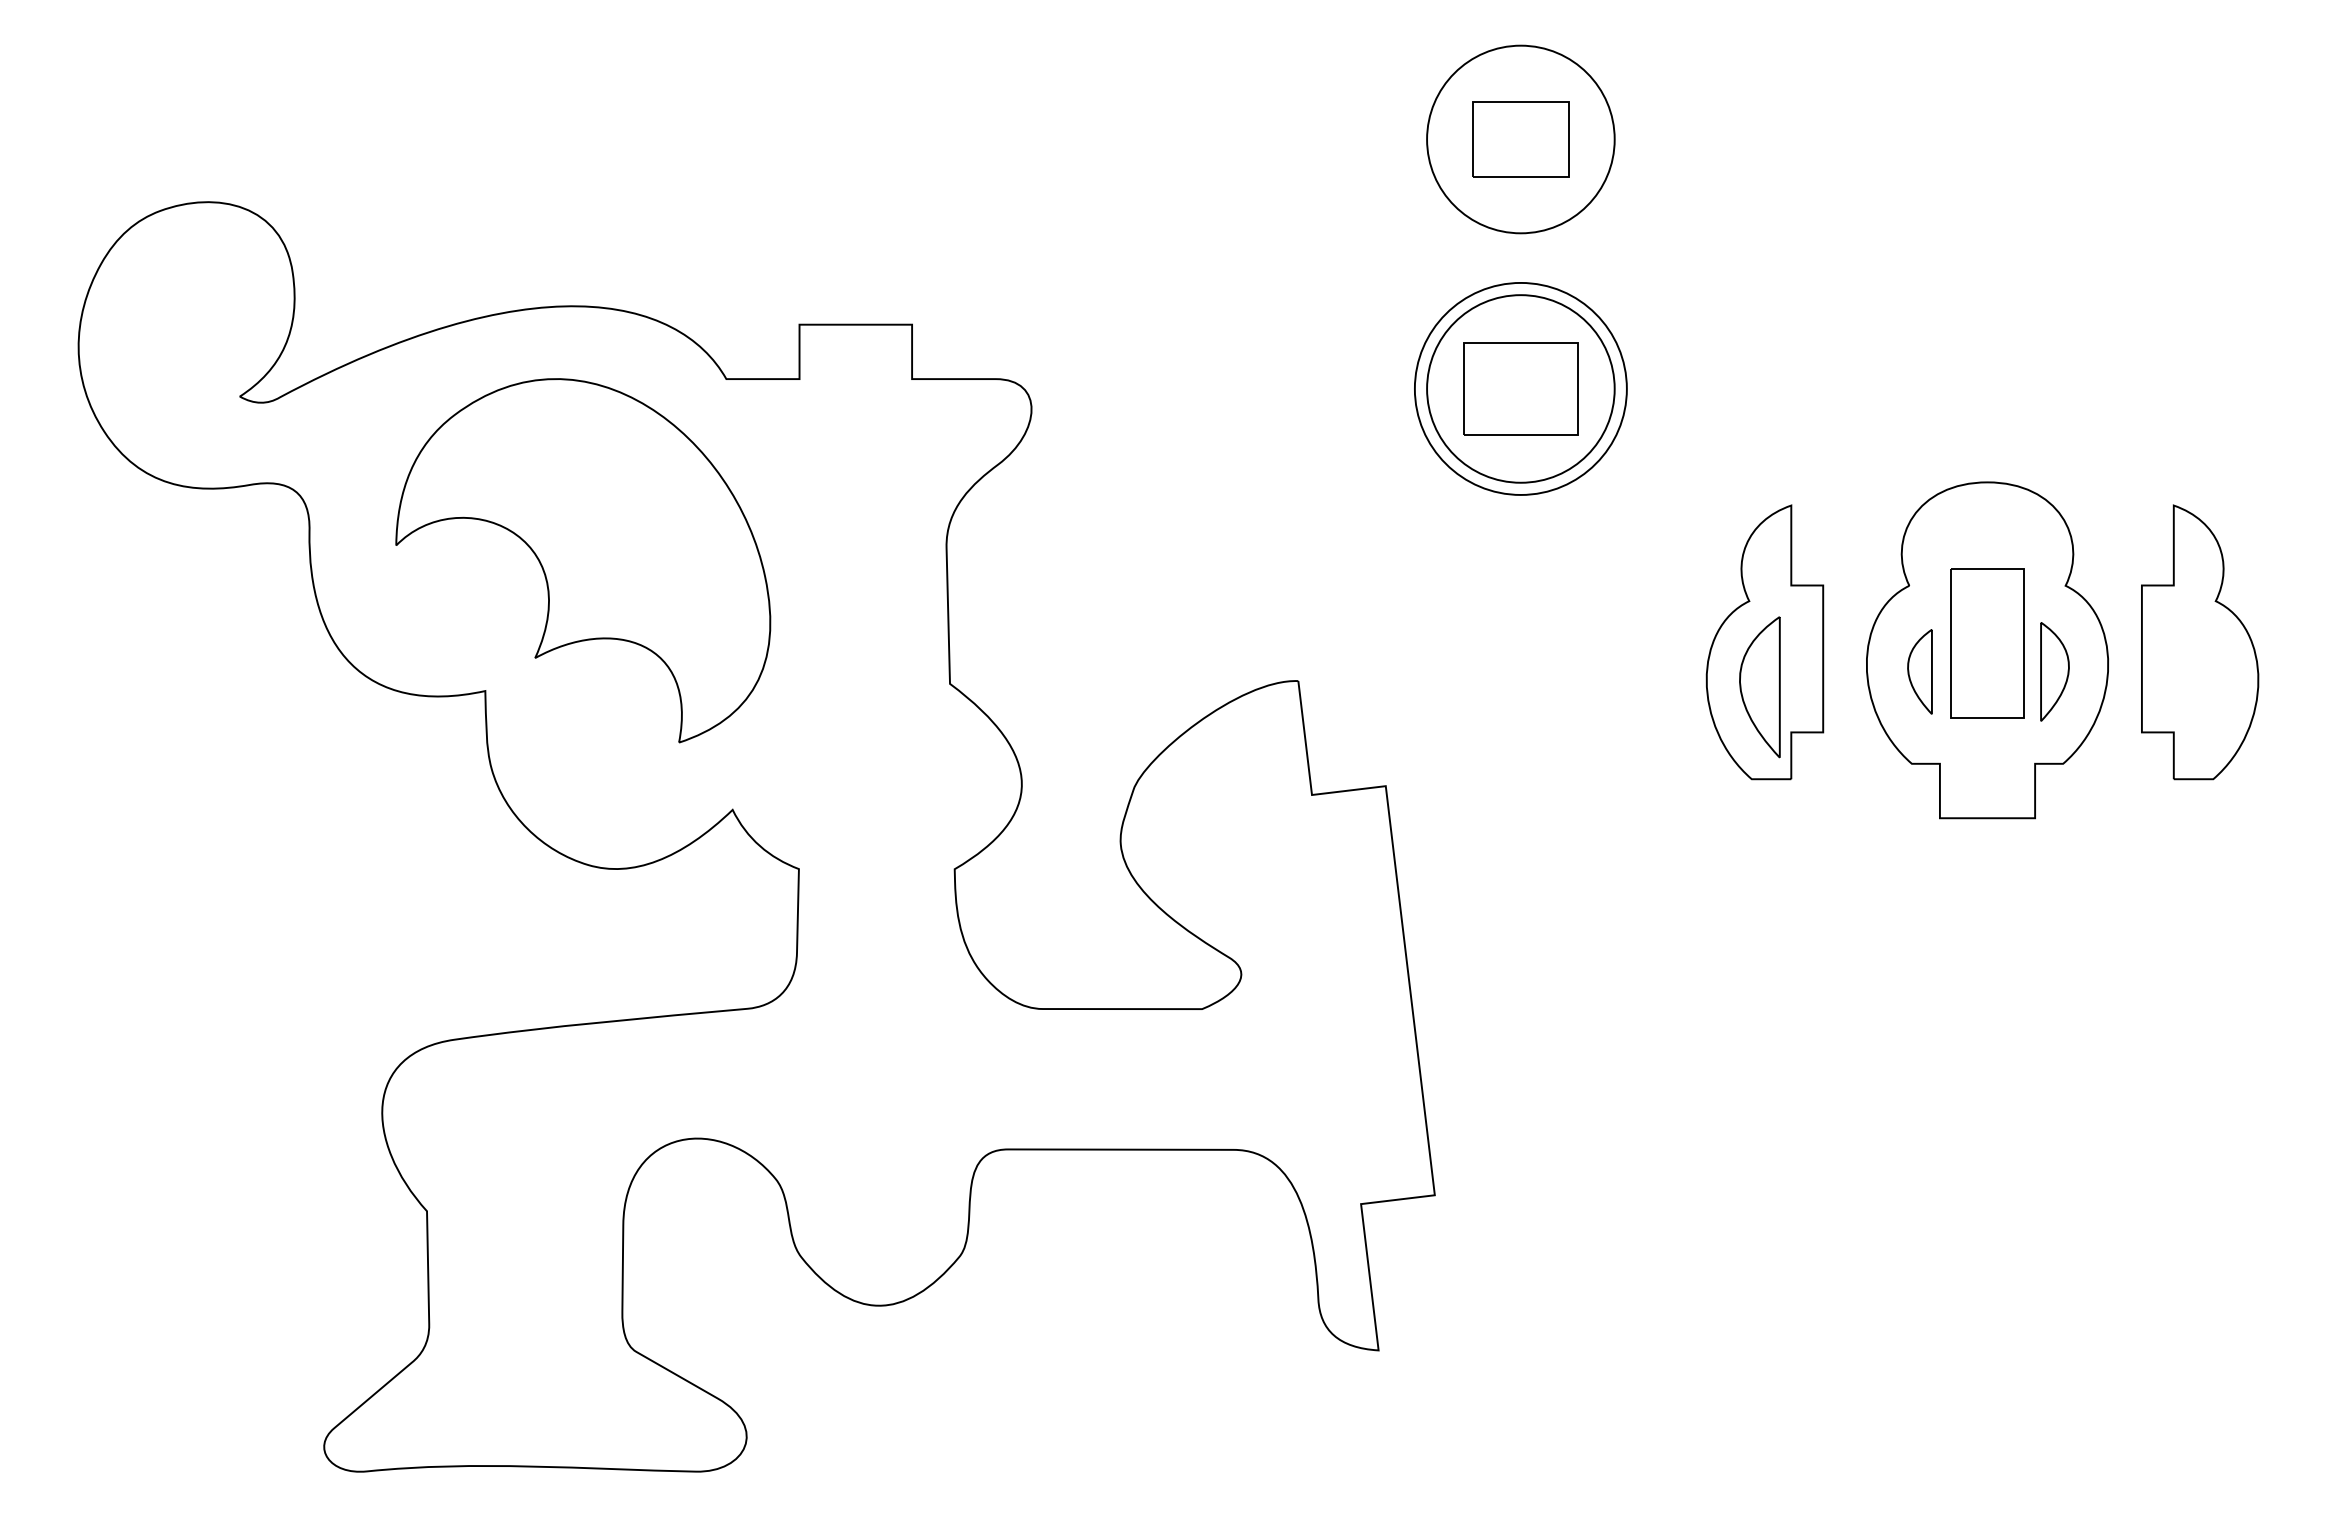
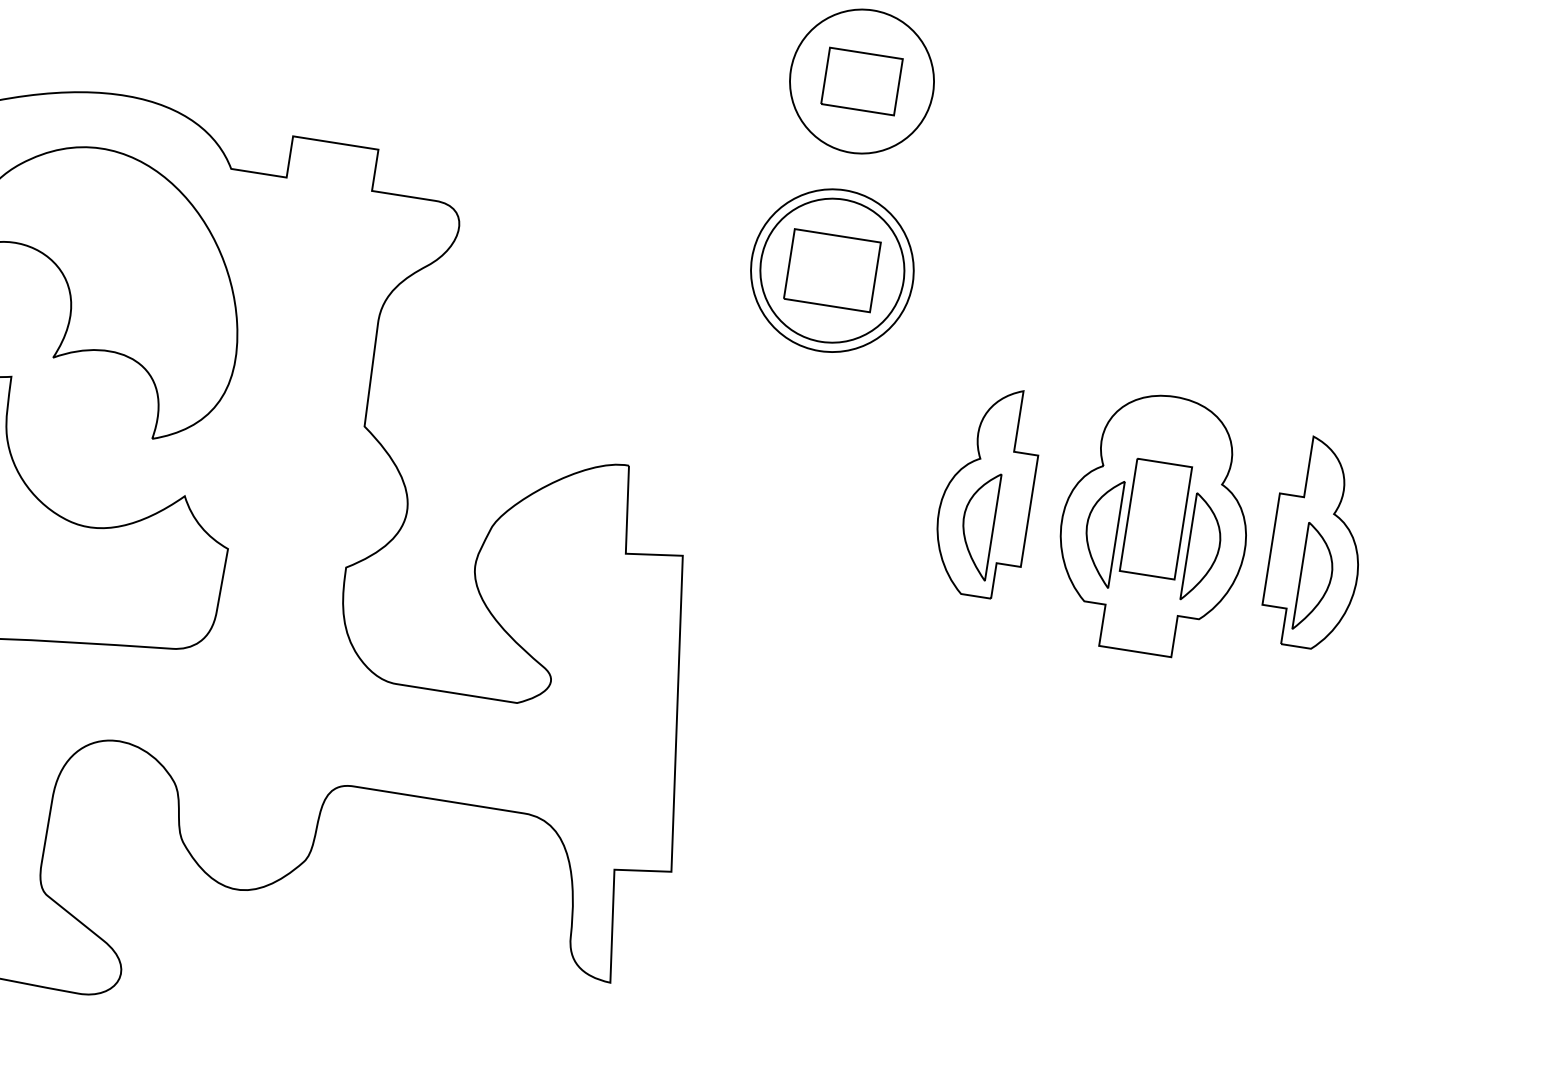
part: (1919, 671) -> (1101, 532), size x1.67
part: (2054, 671) -> (1203, 548), size x1.43
part: (2204, 687) -> (1315, 578), added

